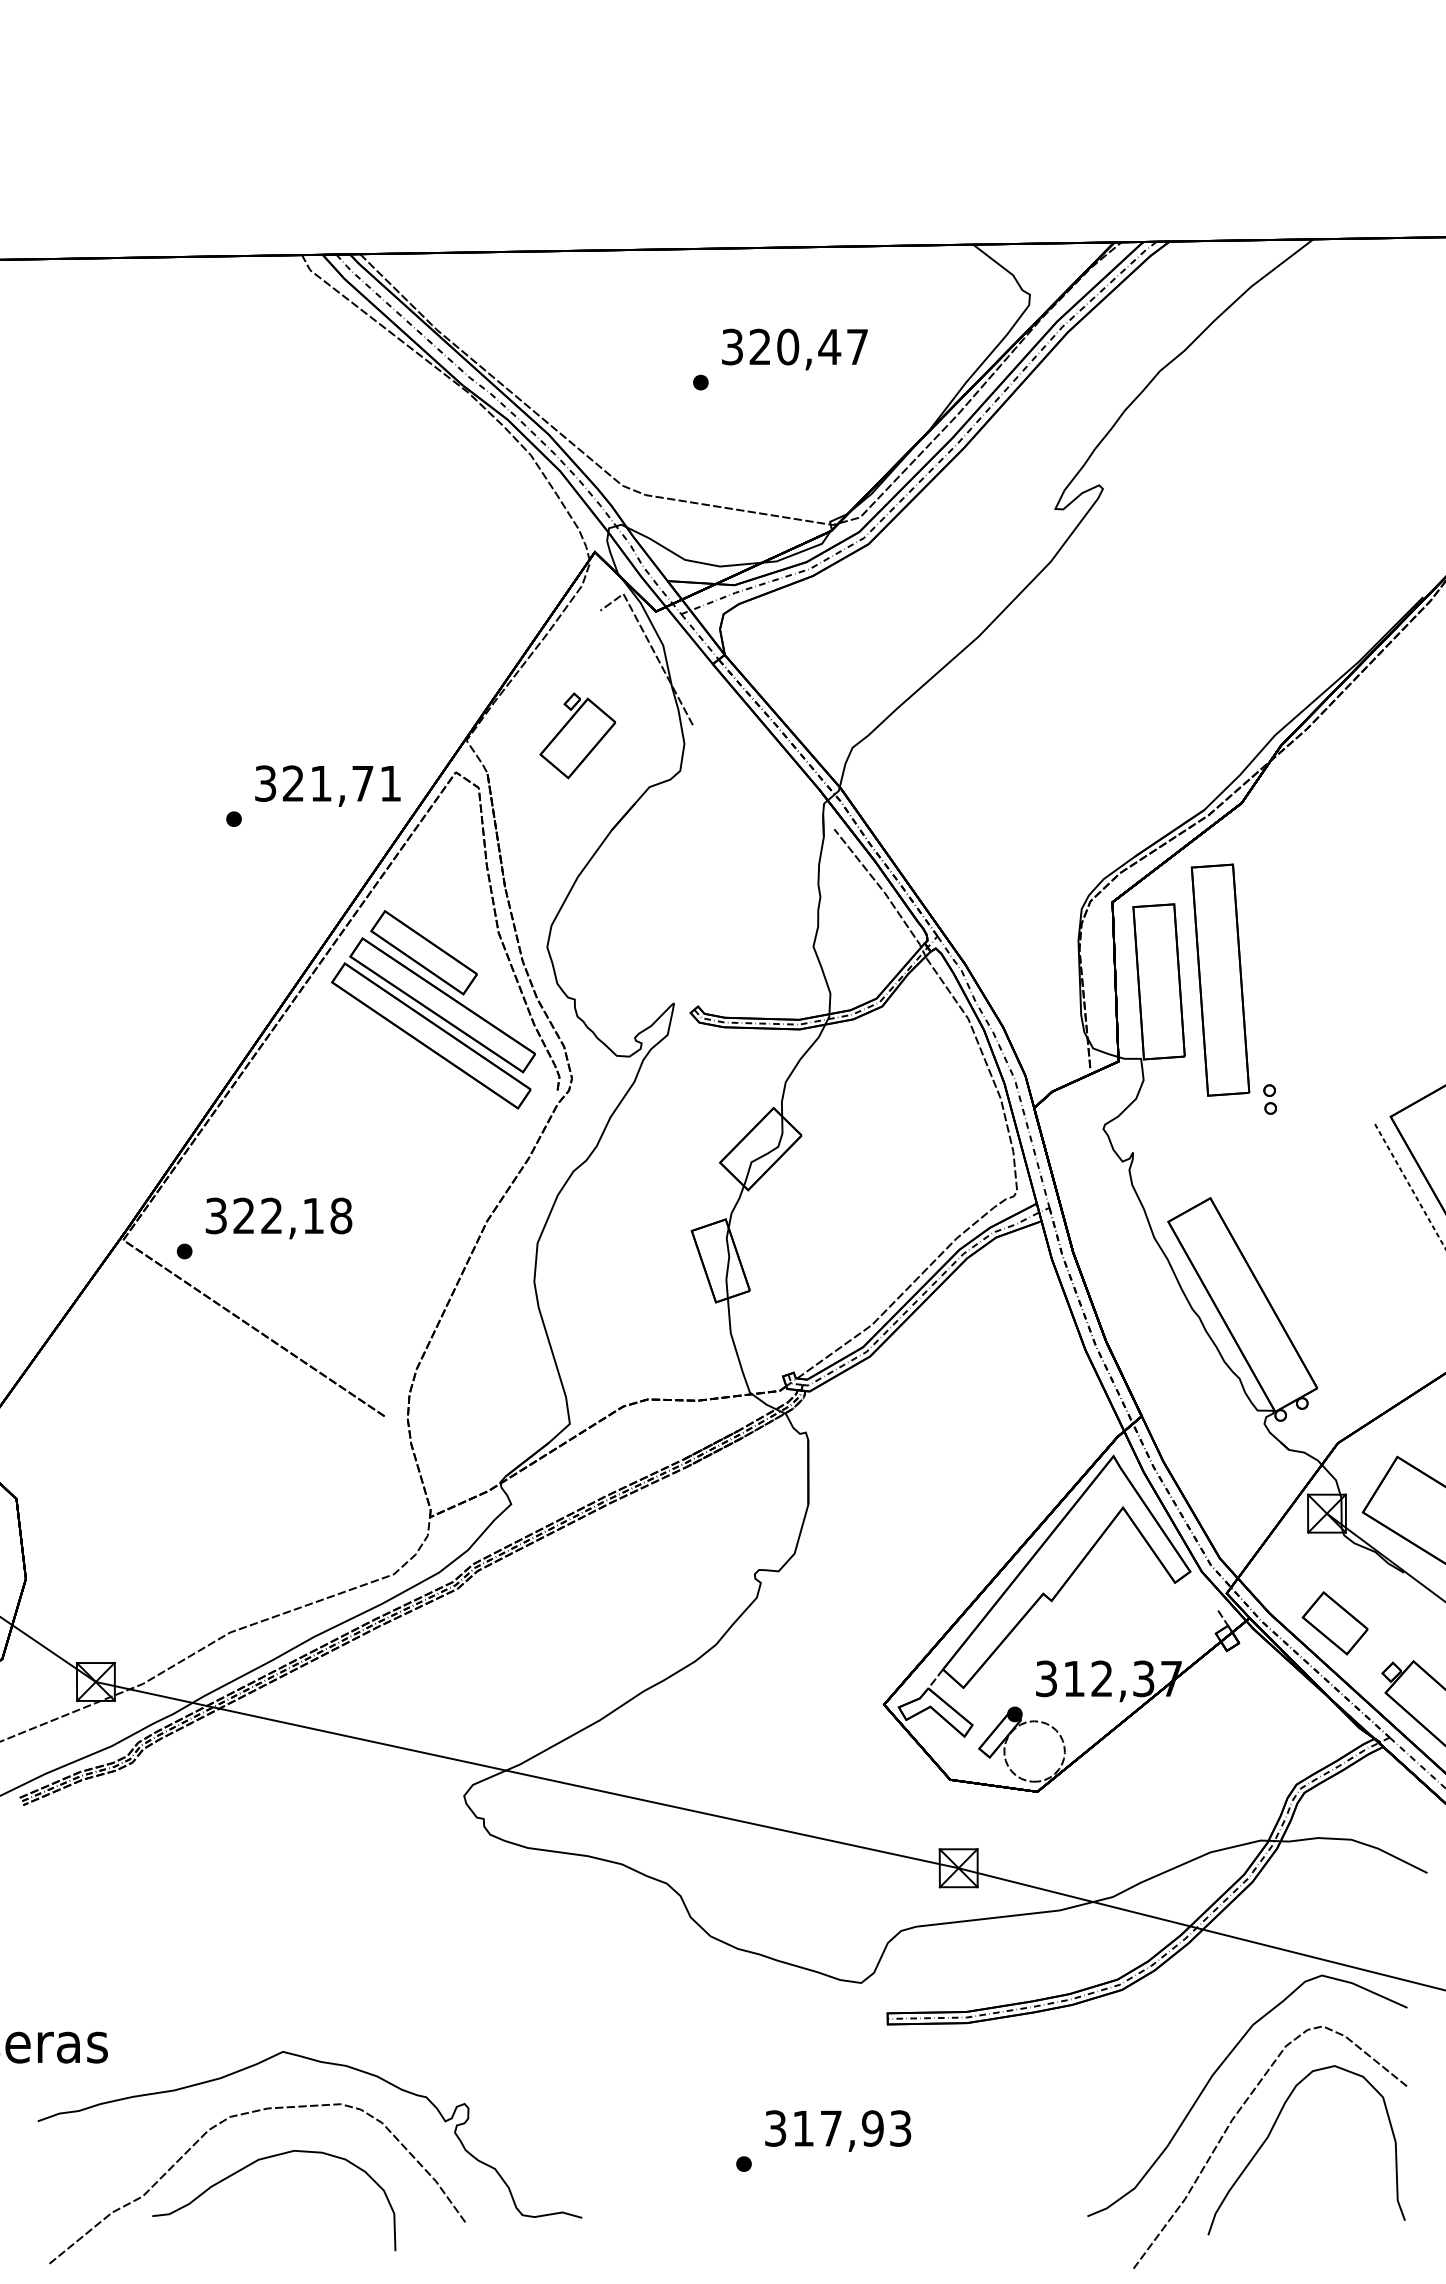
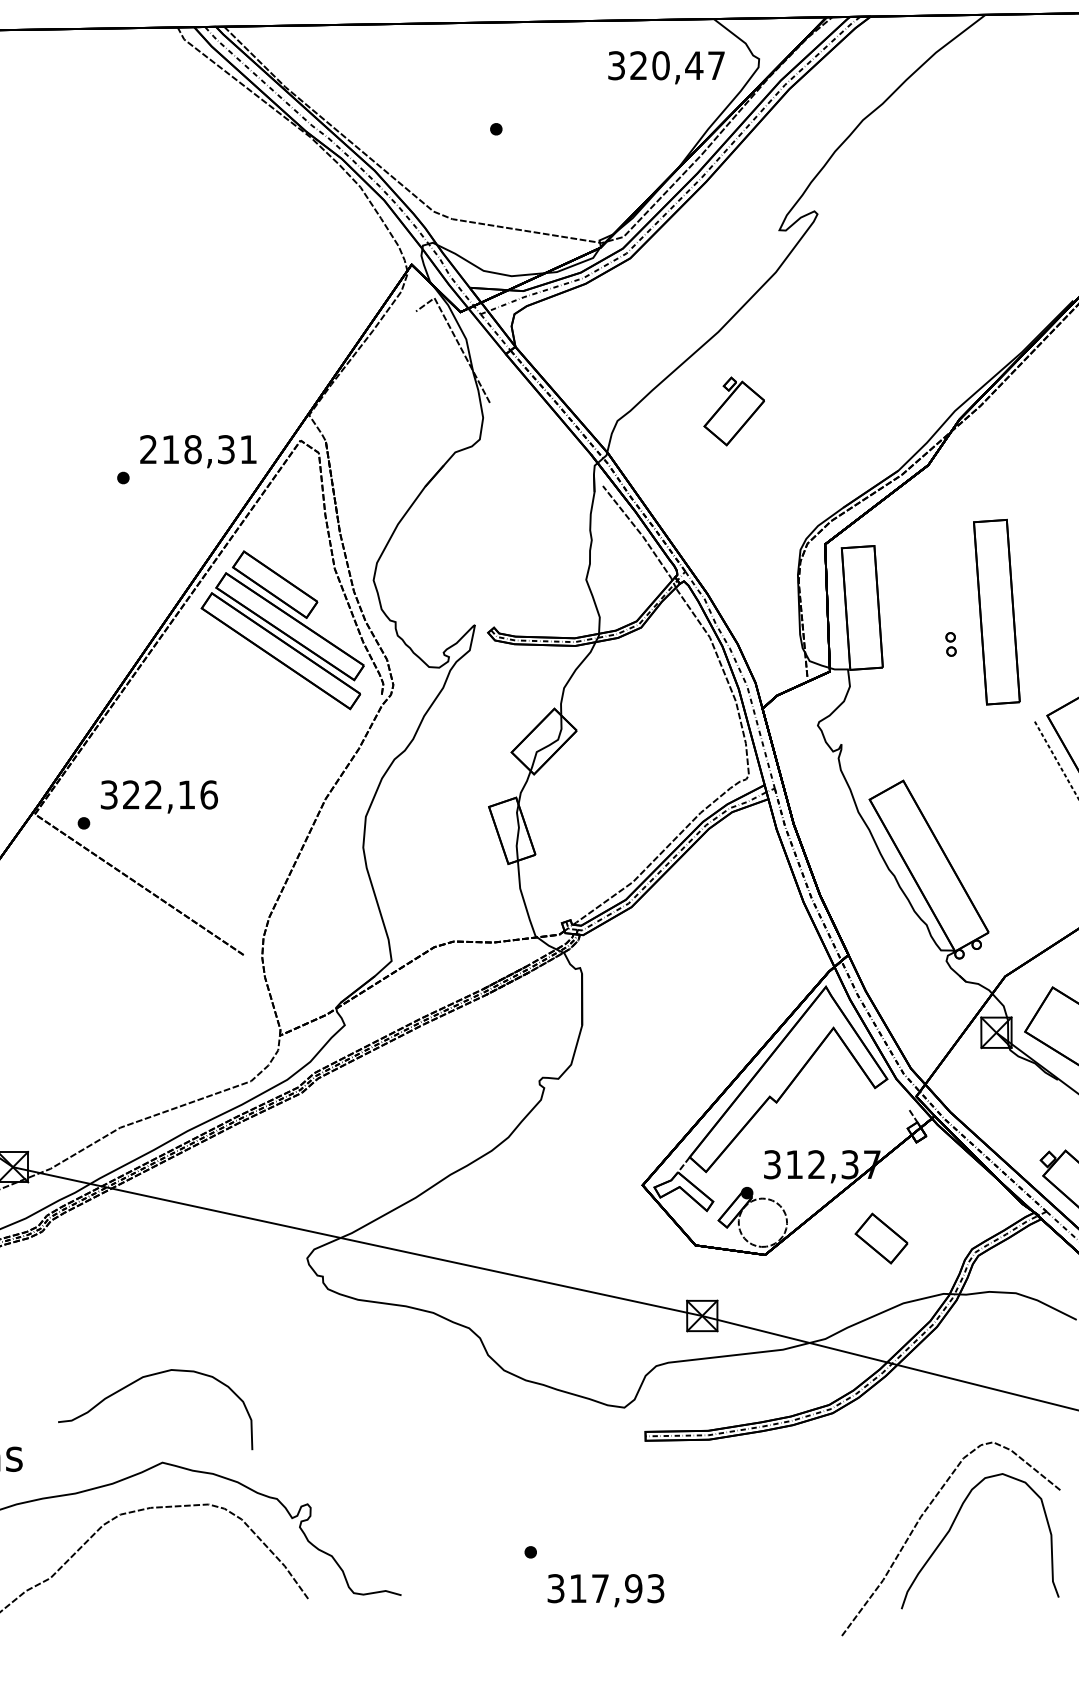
text: (794, 349) -> (666, 67), moved
part: (577, 735) -> (734, 411), moved
text: (314, 783) -> (187, 449), 321,71 -> 218,31
part: (1220, 979) -> (996, 611), moved
part: (1269, 1099) -> (950, 644), moved
text: (341, 1215) -> (209, 794), 322,18 -> 322,16
part: (1334, 1623) -> (881, 1238), moved
curve: (1216, 2072) -> (908, 1479), removed
text: (838, 2130) -> (606, 1590), moved
curve: (254, 2163) -> (139, 1380), moved

